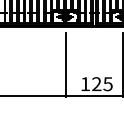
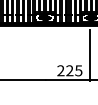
line: (65, 64) -> (45, 55), removed
text: (84, 83) -> (60, 70), 125 -> 225

